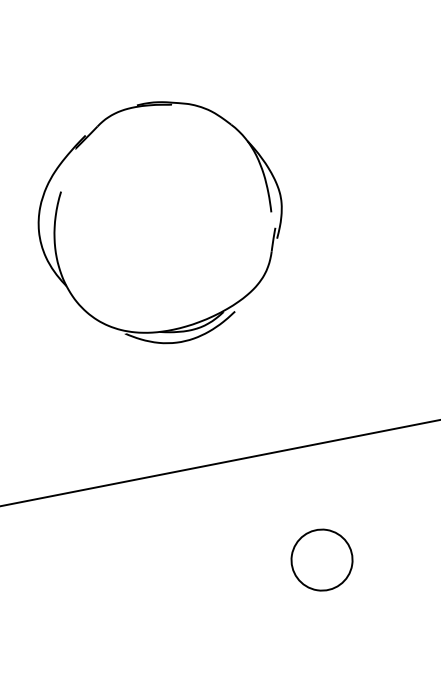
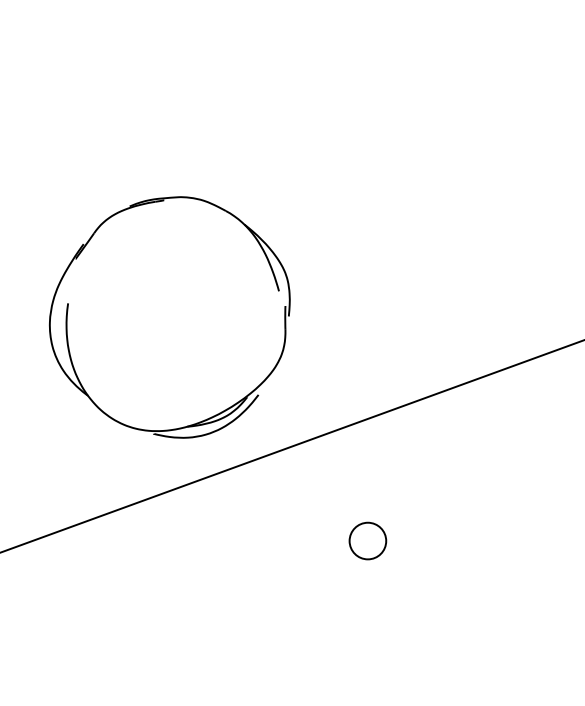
part: (60, 199) -> (68, 311), moved
circle: (321, 559) -> (367, 540), size x0.6

